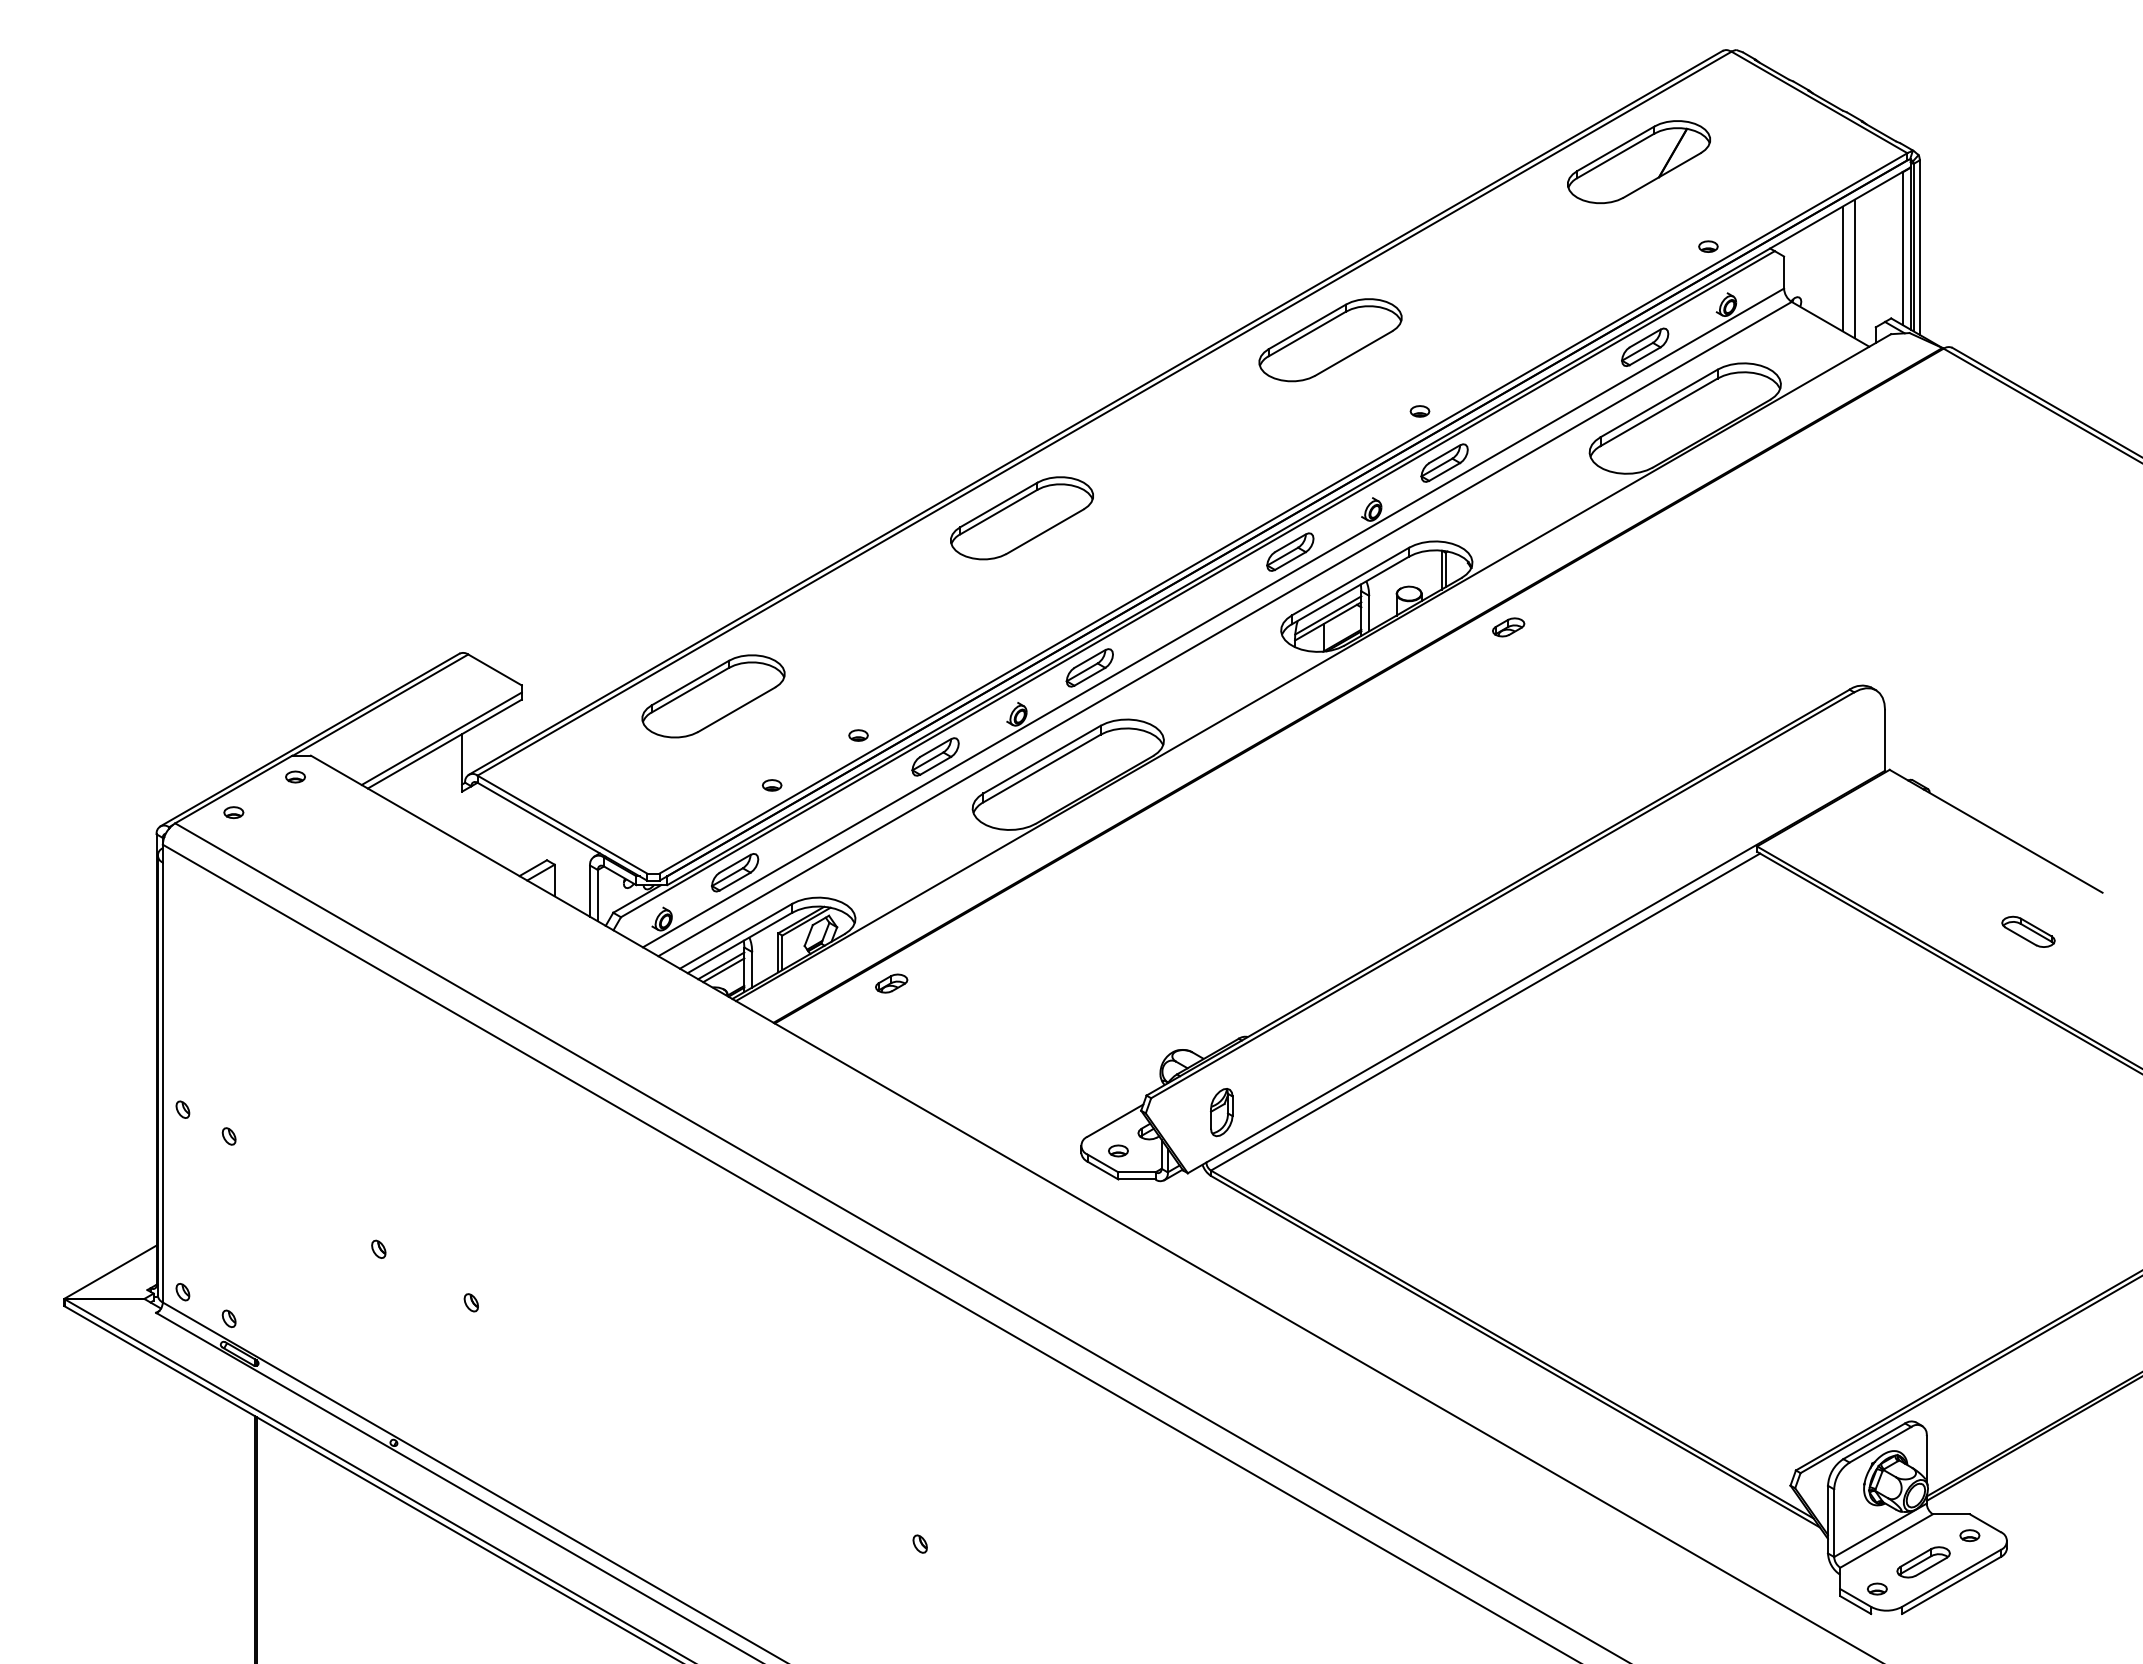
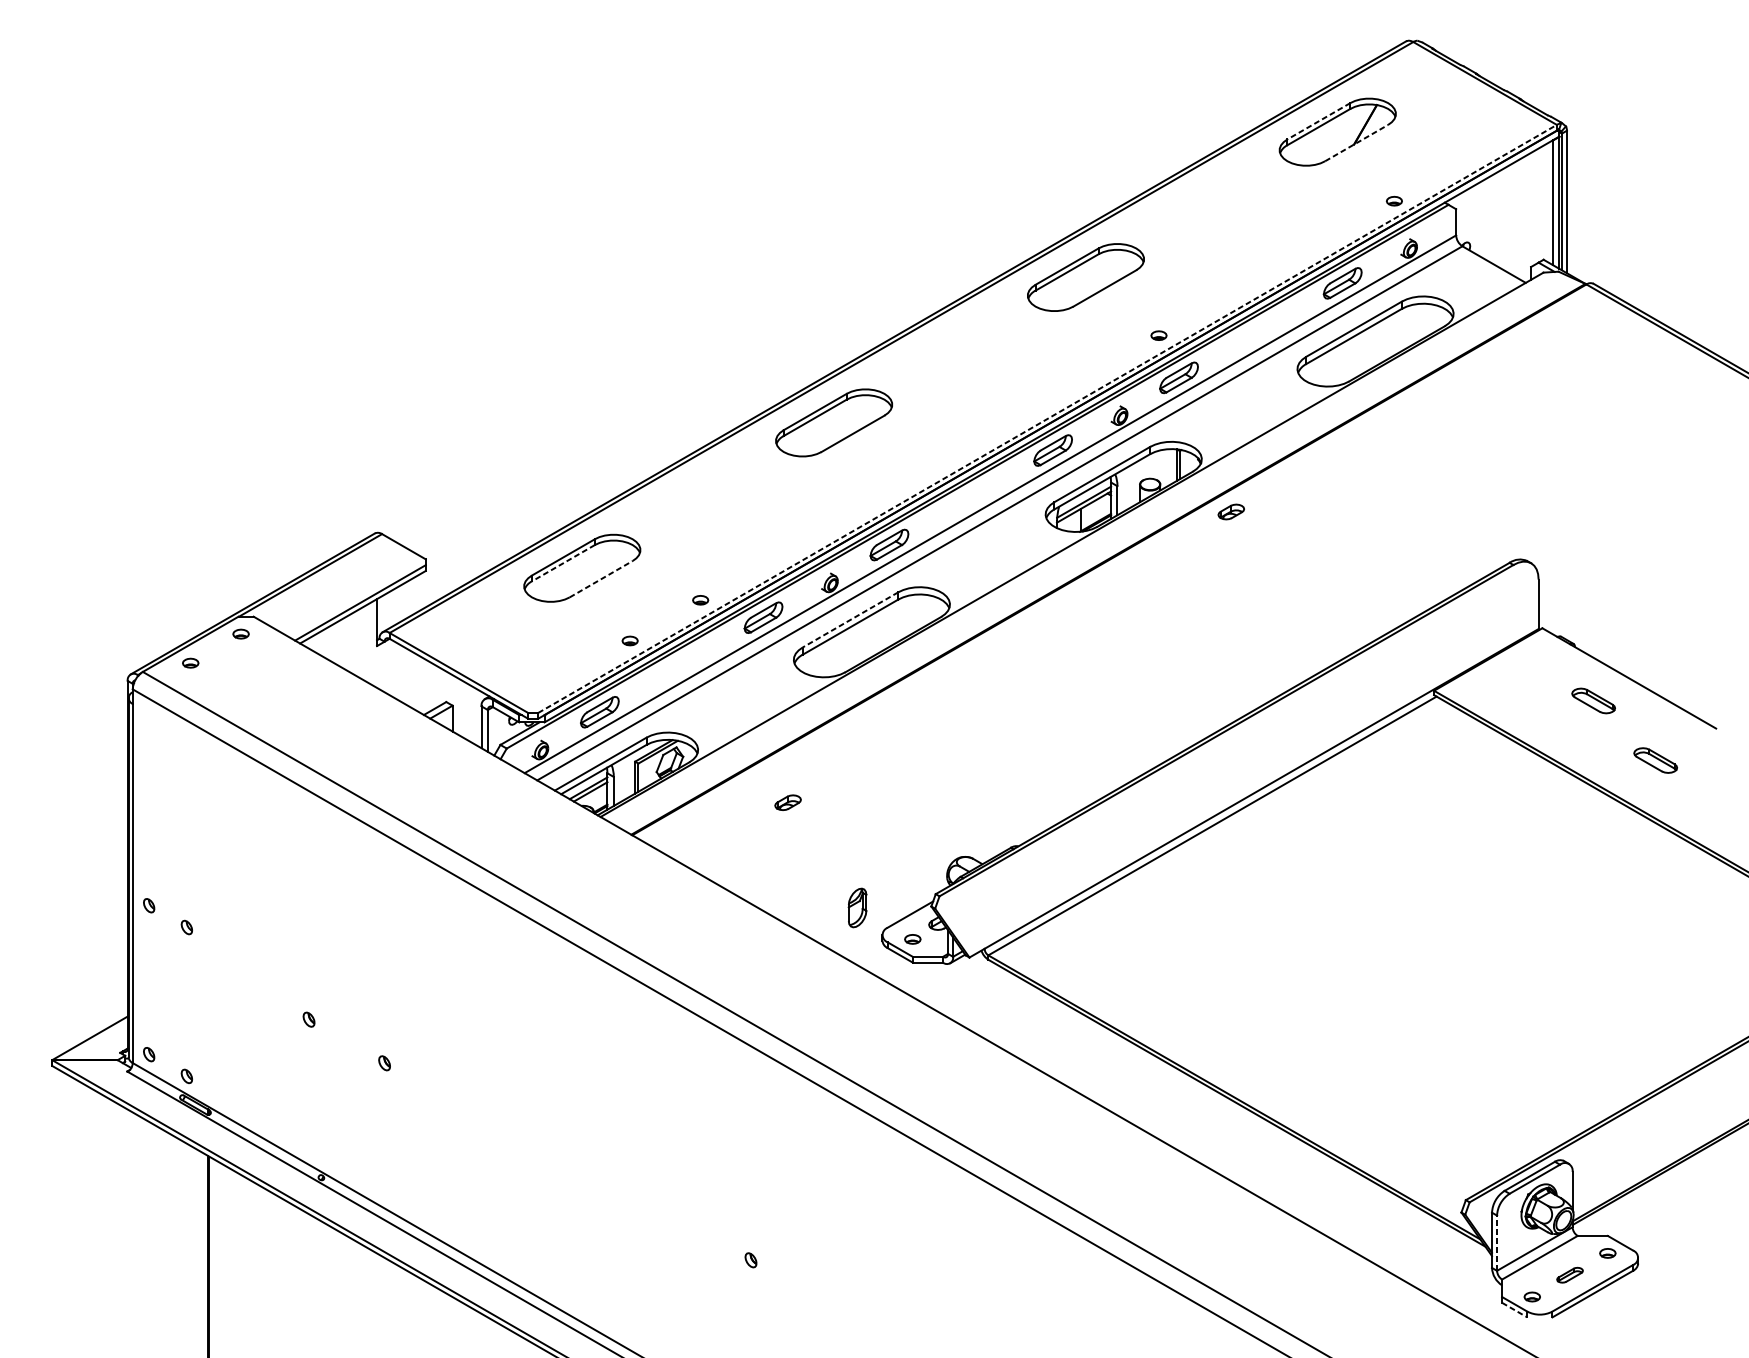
line: (1615, 148) -> (1318, 121), solid -> dashed
line: (1662, 175) -> (1356, 143), solid -> dashed
line: (1842, 268) -> (1503, 219), removed
line: (1854, 268) -> (1513, 219), removed
line: (1283, 513) -> (1047, 419), solid -> dashed
line: (690, 690) -> (563, 563), solid -> dashed
line: (736, 709) -> (601, 579), solid -> dashed
line: (1042, 759) -> (850, 619), solid -> dashed
part: (1952, 858) -> (1593, 700), added
part: (891, 983) -> (787, 802), moved
part: (1221, 1112) -> (857, 907), moved
line: (1834, 1523) -> (1497, 1243), solid -> dashed
part: (1923, 1562) -> (1569, 1275), size x0.6
line: (1855, 1605) -> (1514, 1310), solid -> dashed

